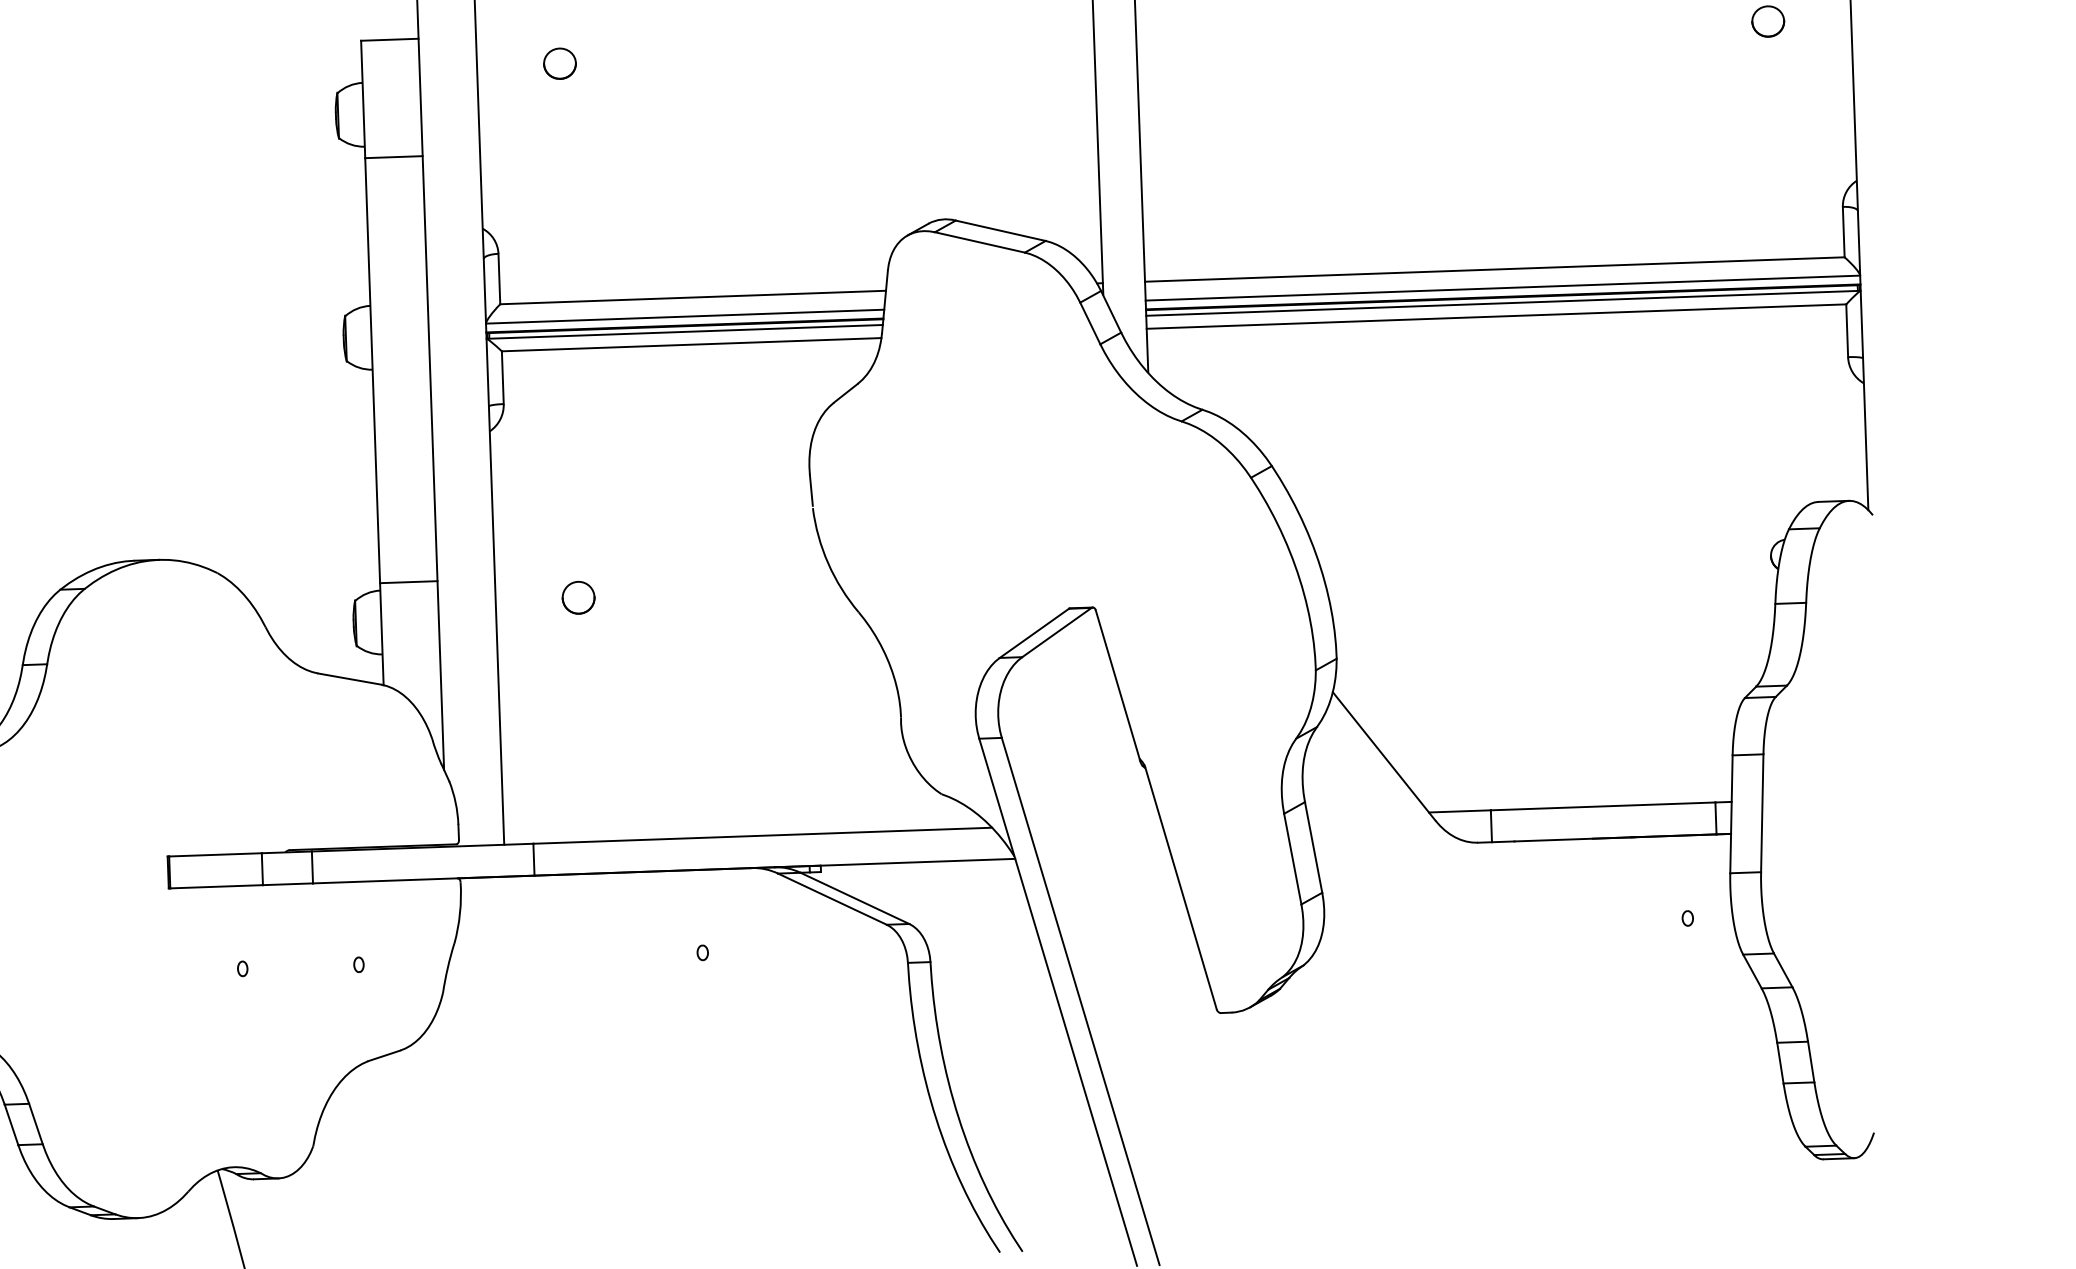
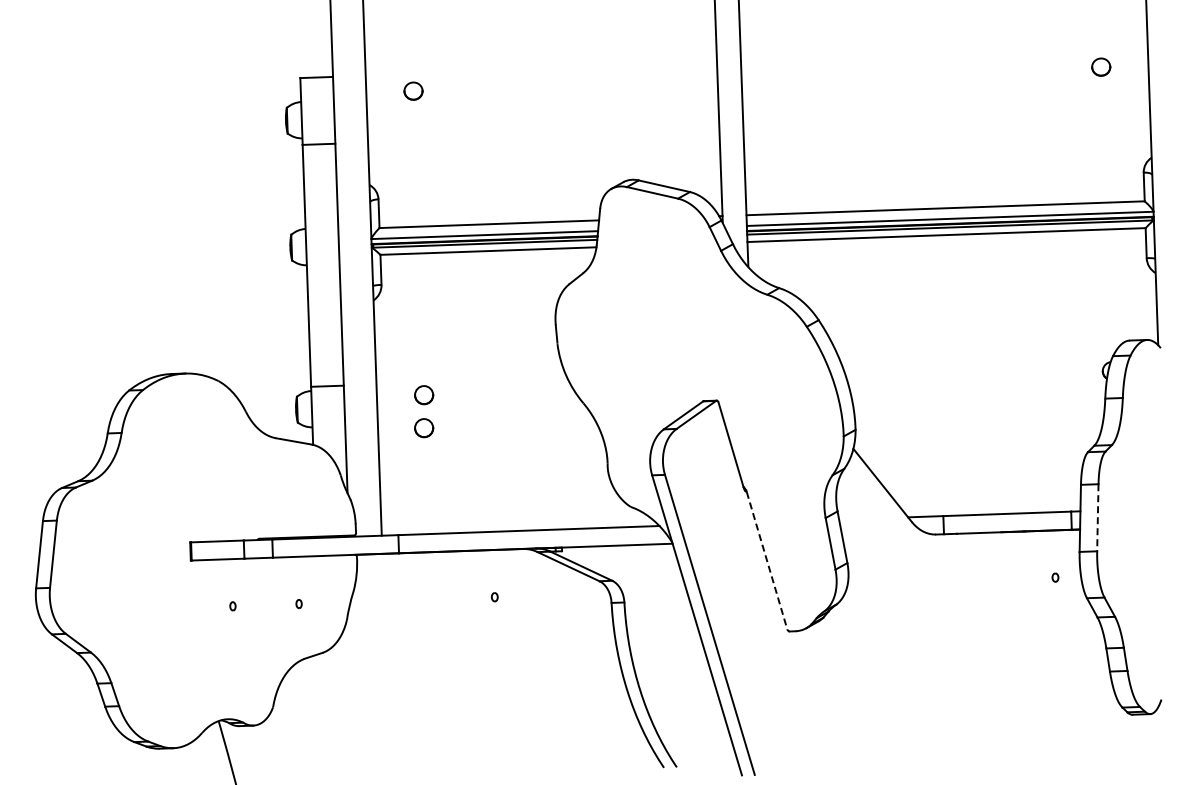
circle: (579, 656) -> (424, 428), added
line: (1761, 812) -> (1097, 517), solid -> dashed
line: (1181, 888) -> (767, 560), solid -> dashed

